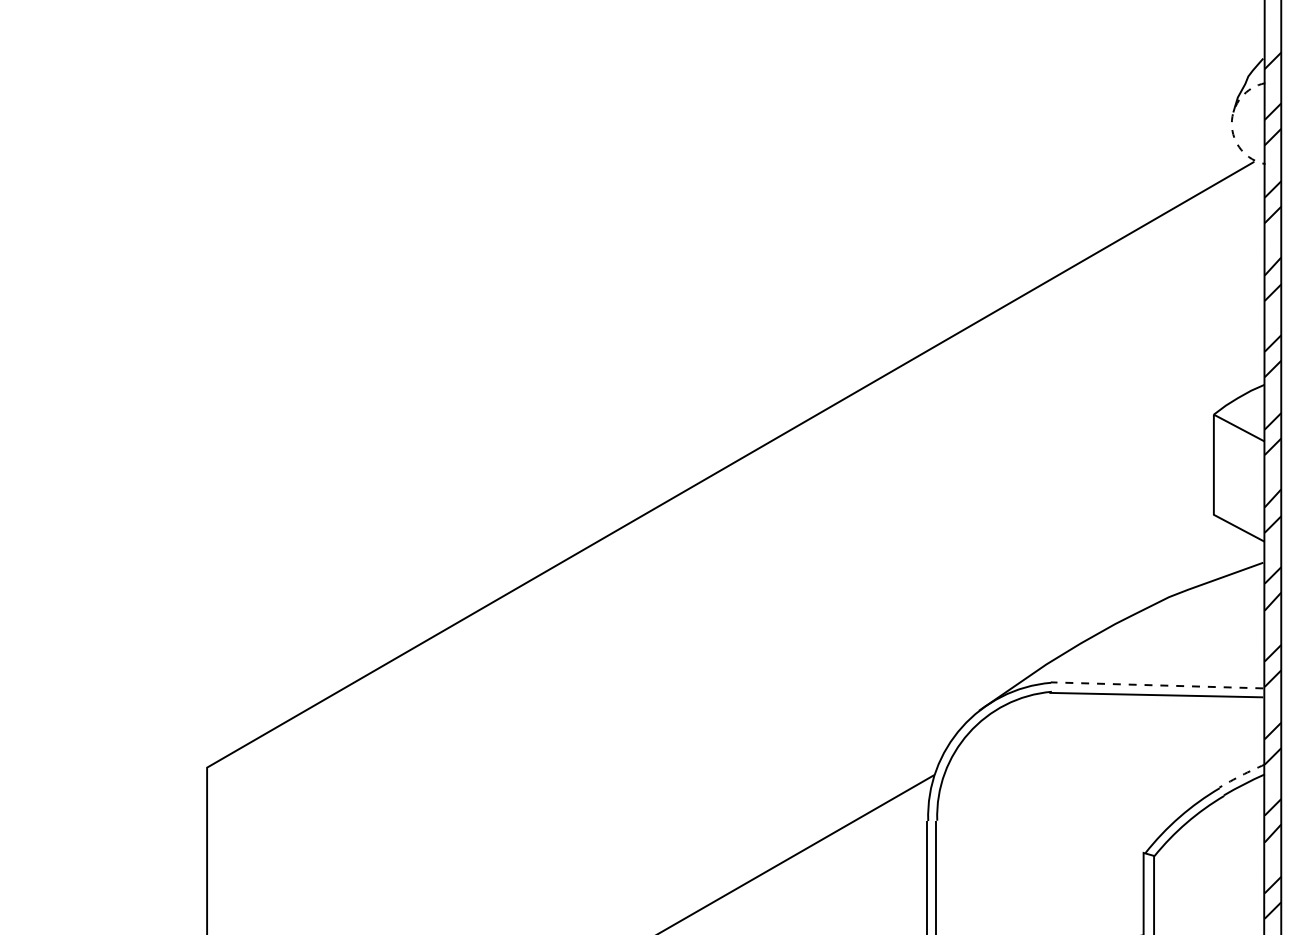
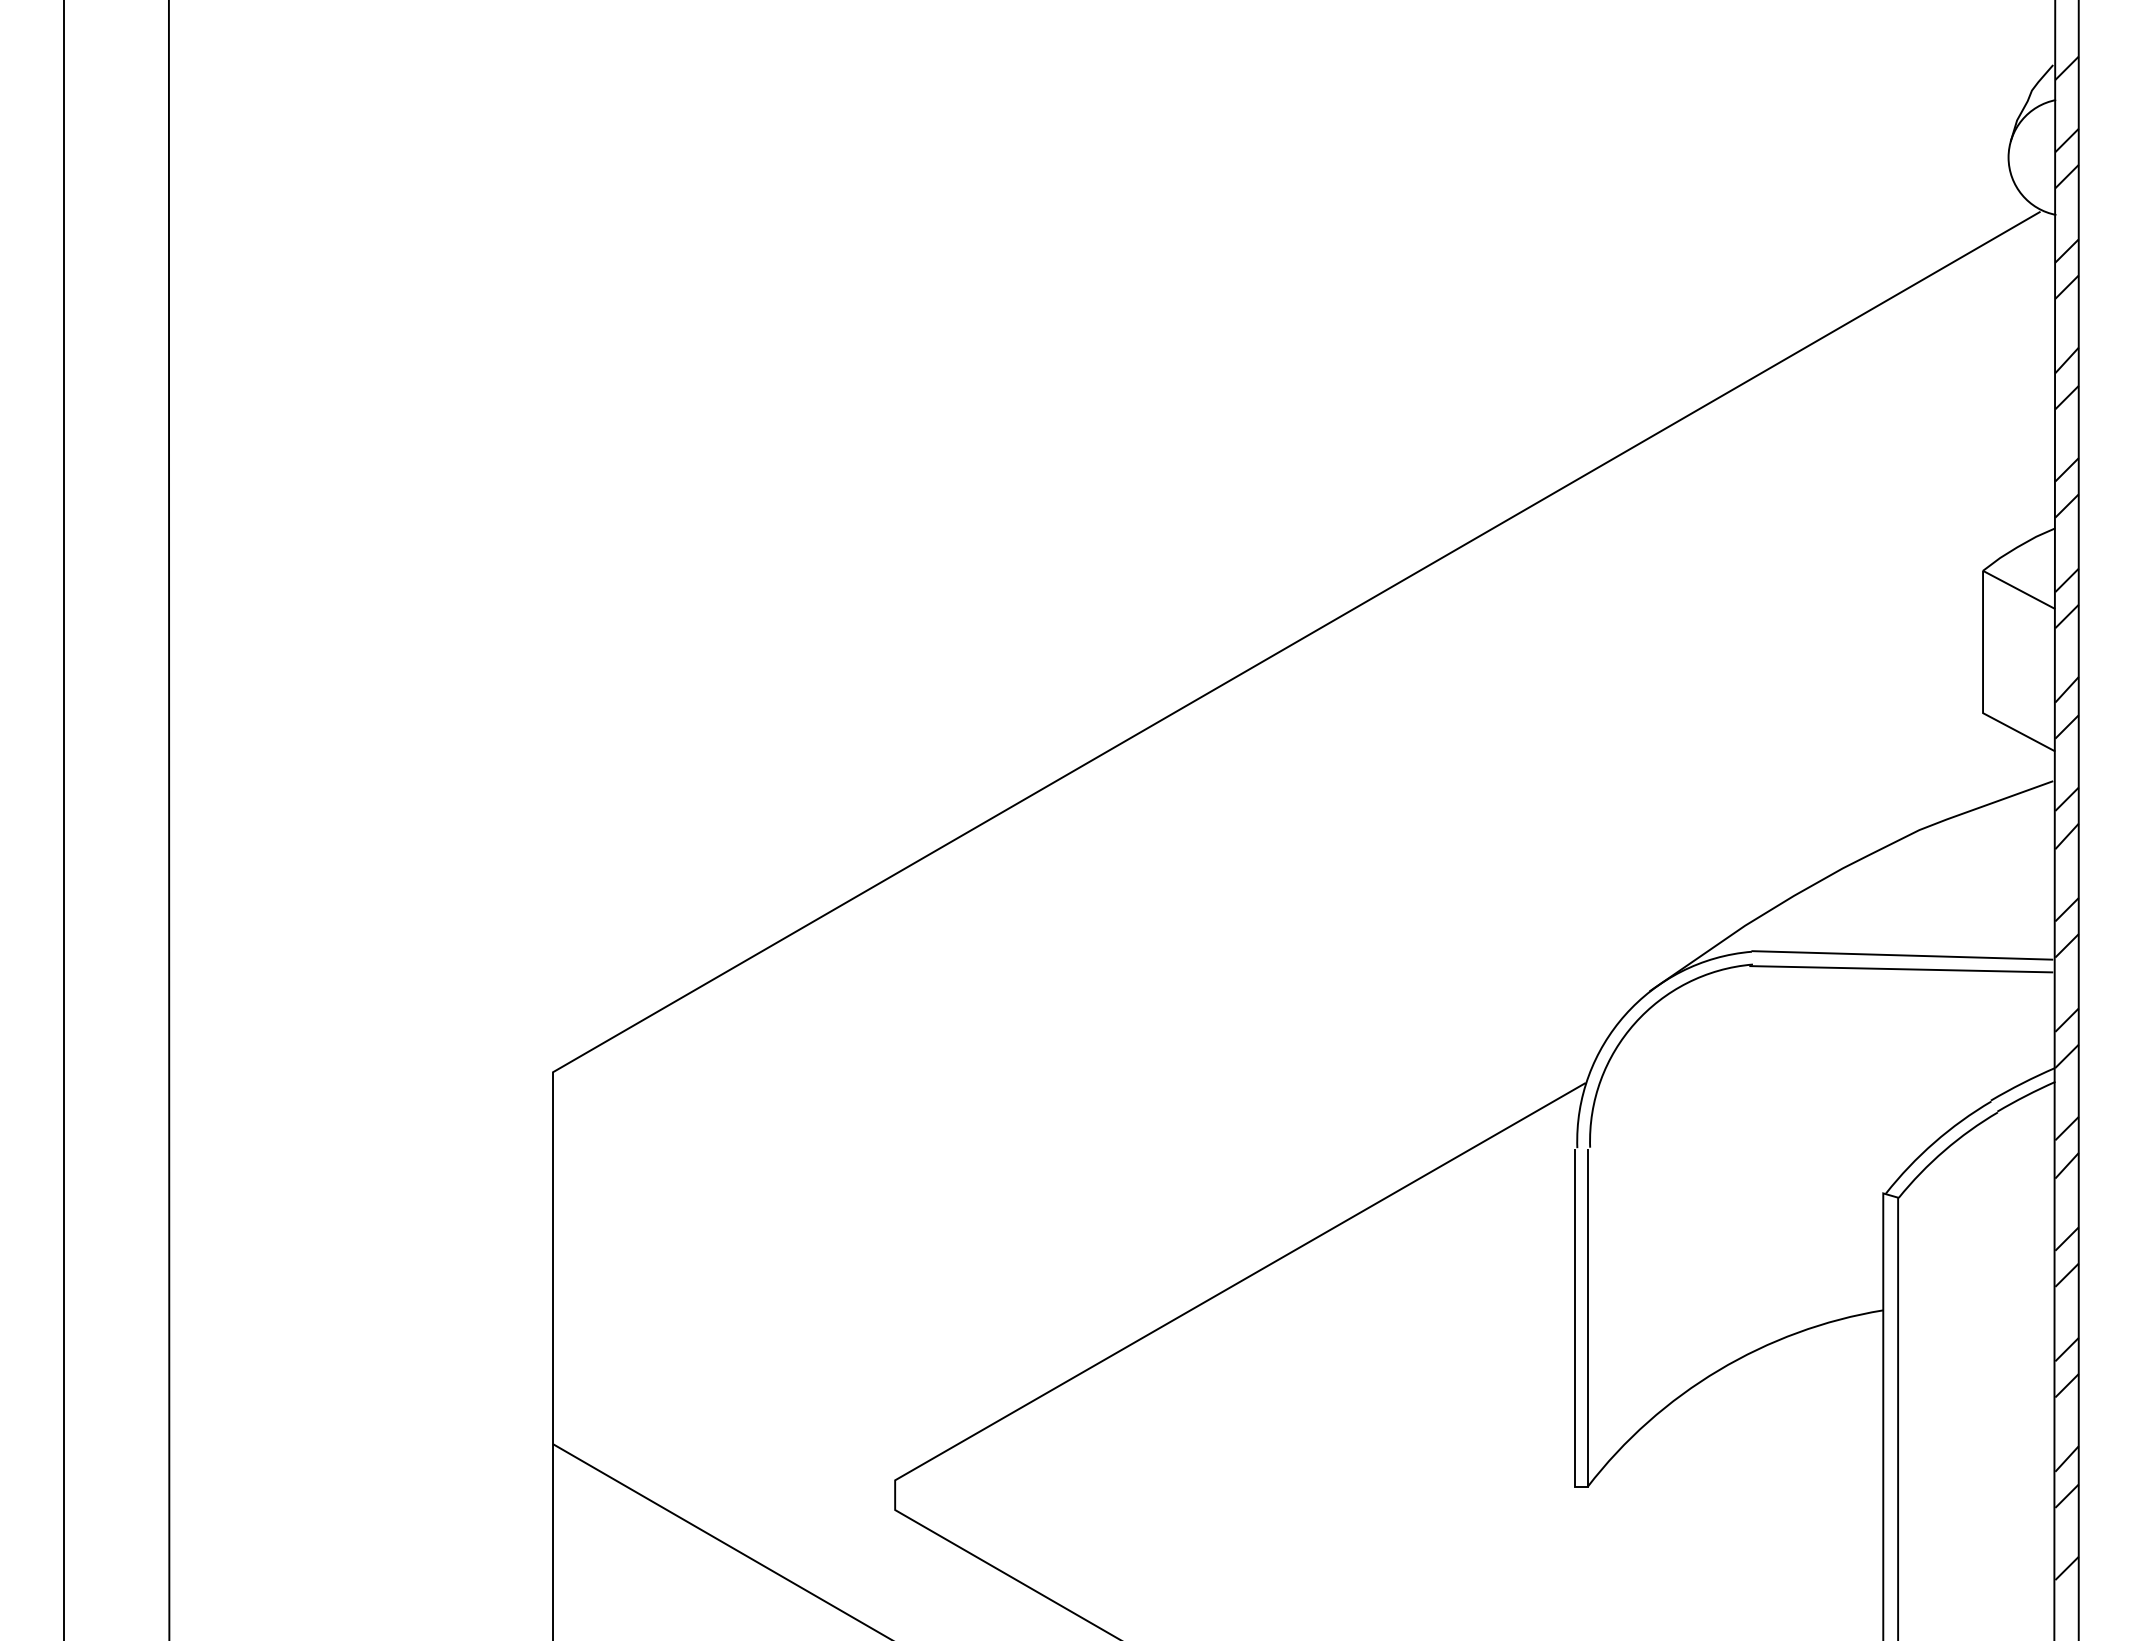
arc: (1231, 123) -> (2008, 157), dashed -> solid
line: (1157, 685) -> (1902, 955), dashed -> solid
arc: (1241, 775) -> (2022, 1083), dashed -> solid

